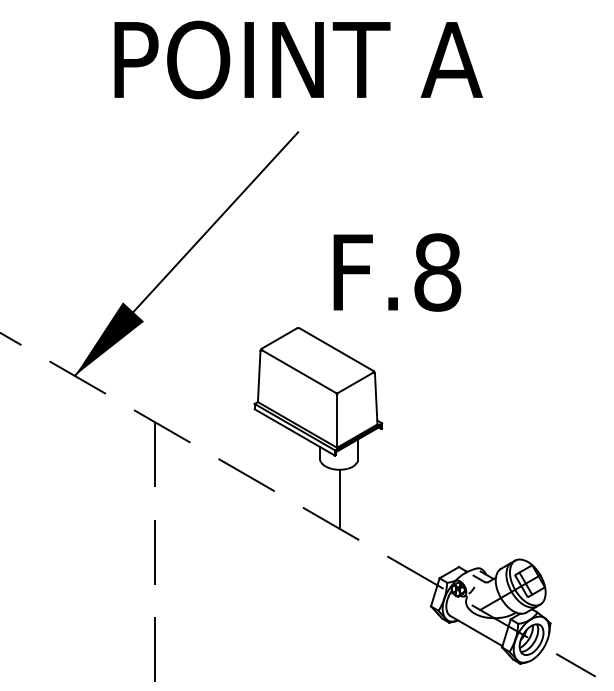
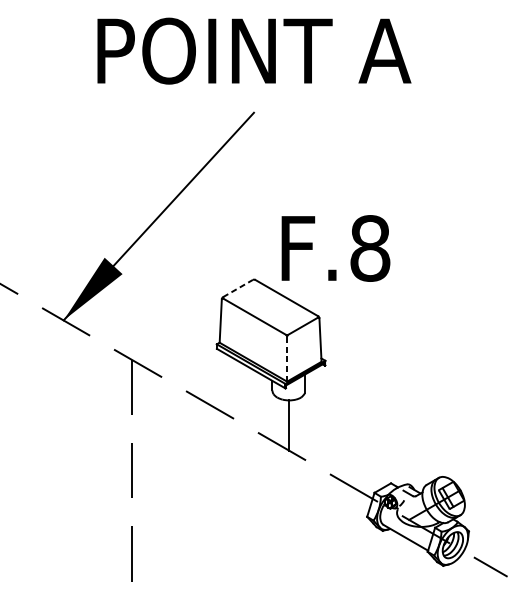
text: (397, 272) -> (336, 248), moved
line: (279, 338) -> (238, 288), solid -> dashed
line: (337, 422) -> (287, 360), solid -> dashed

